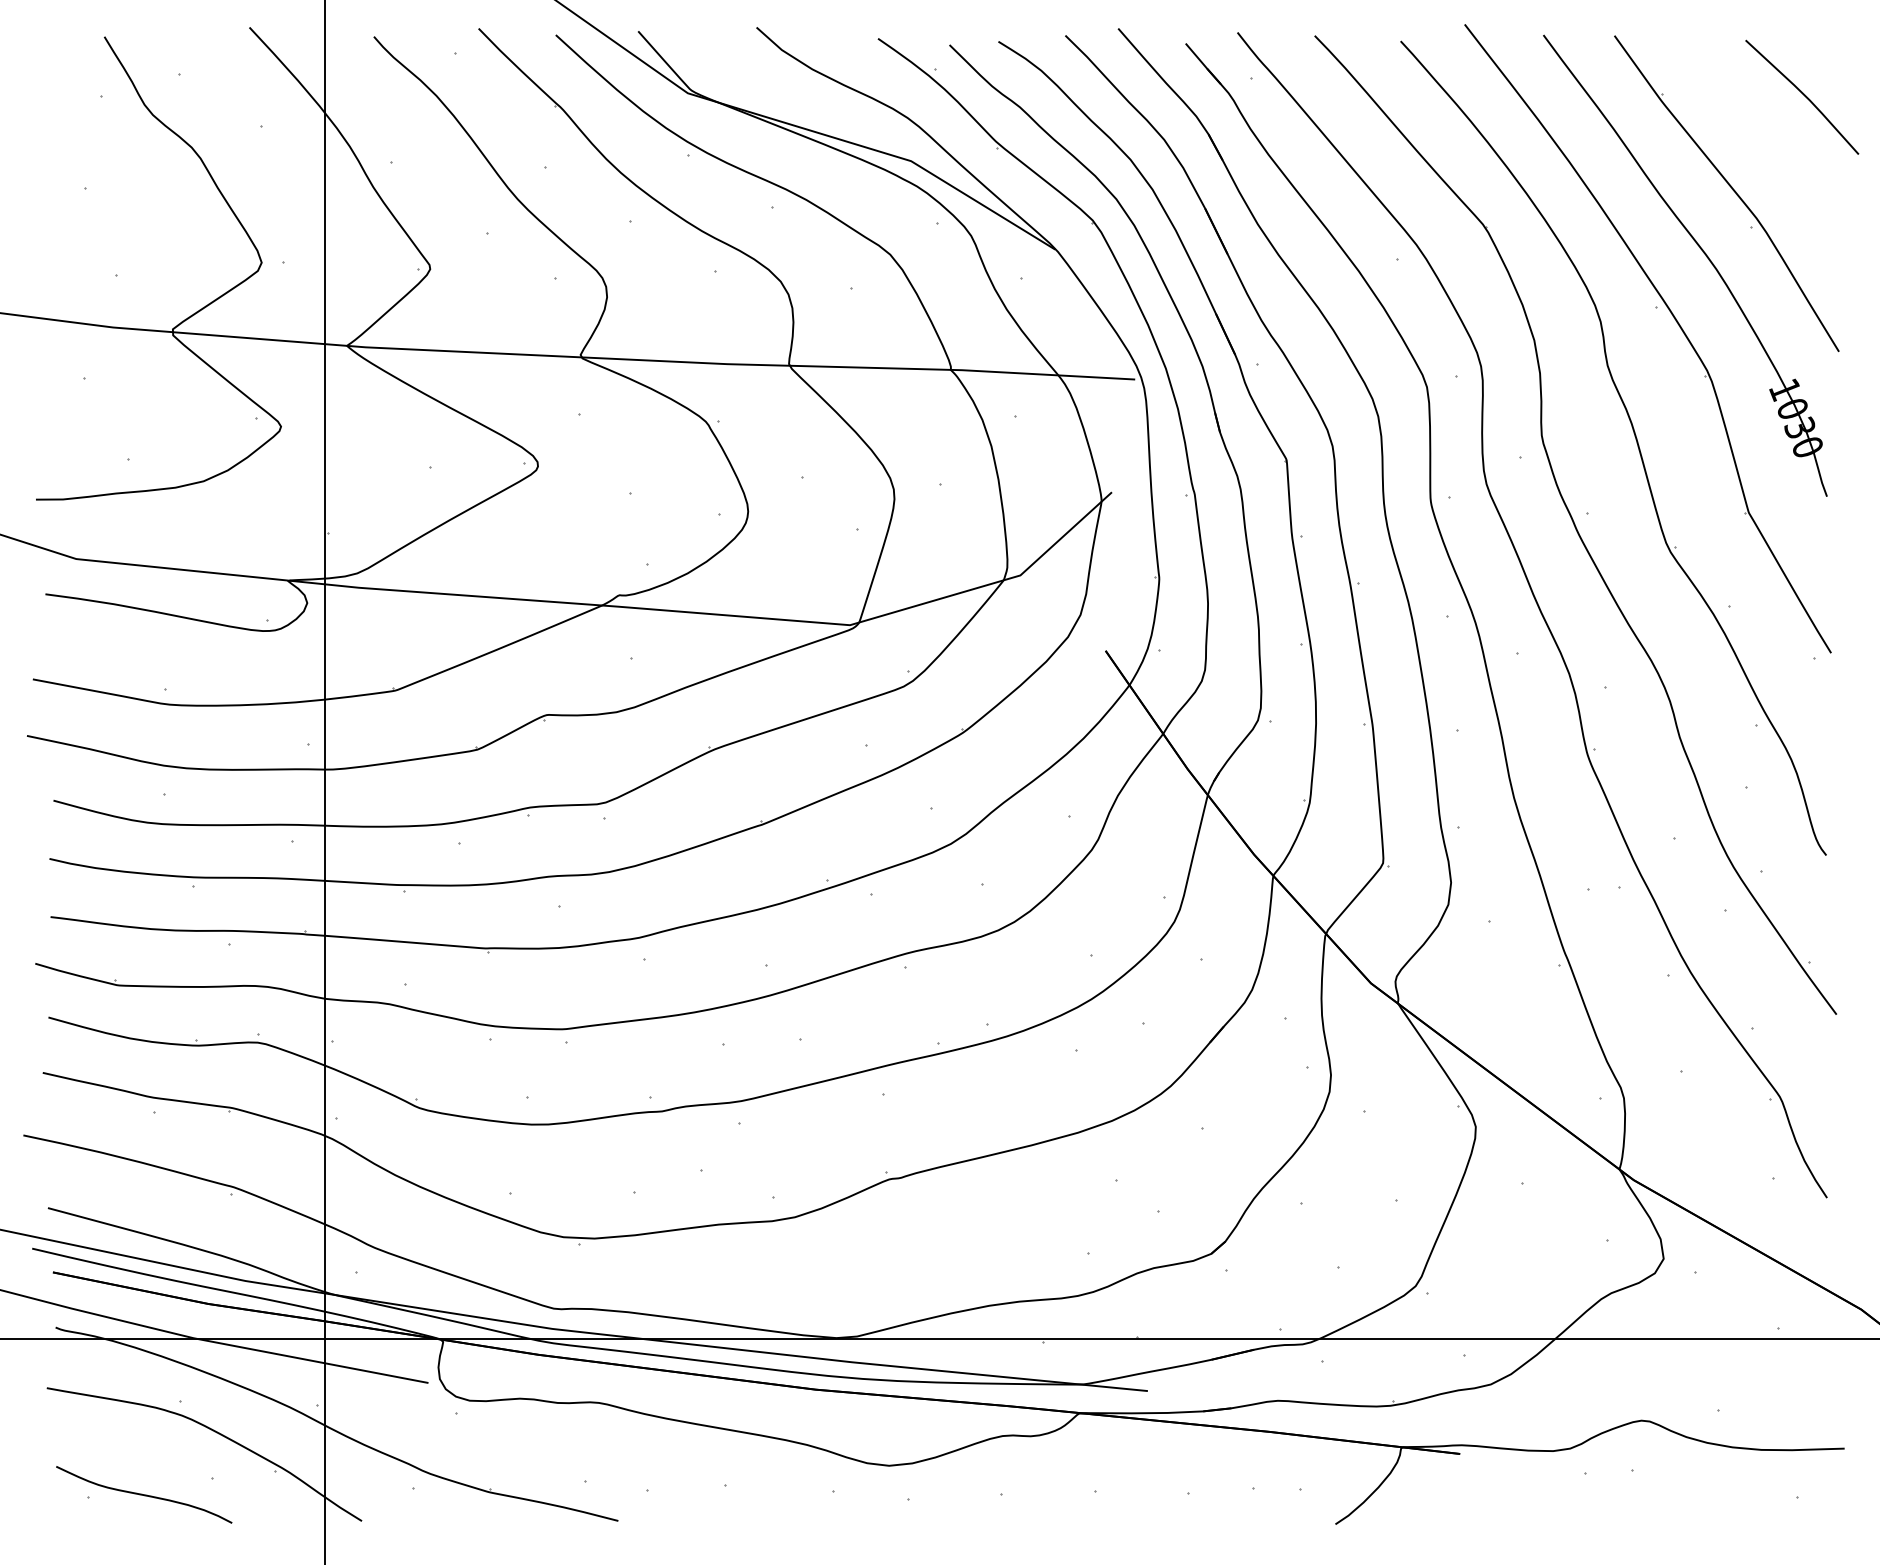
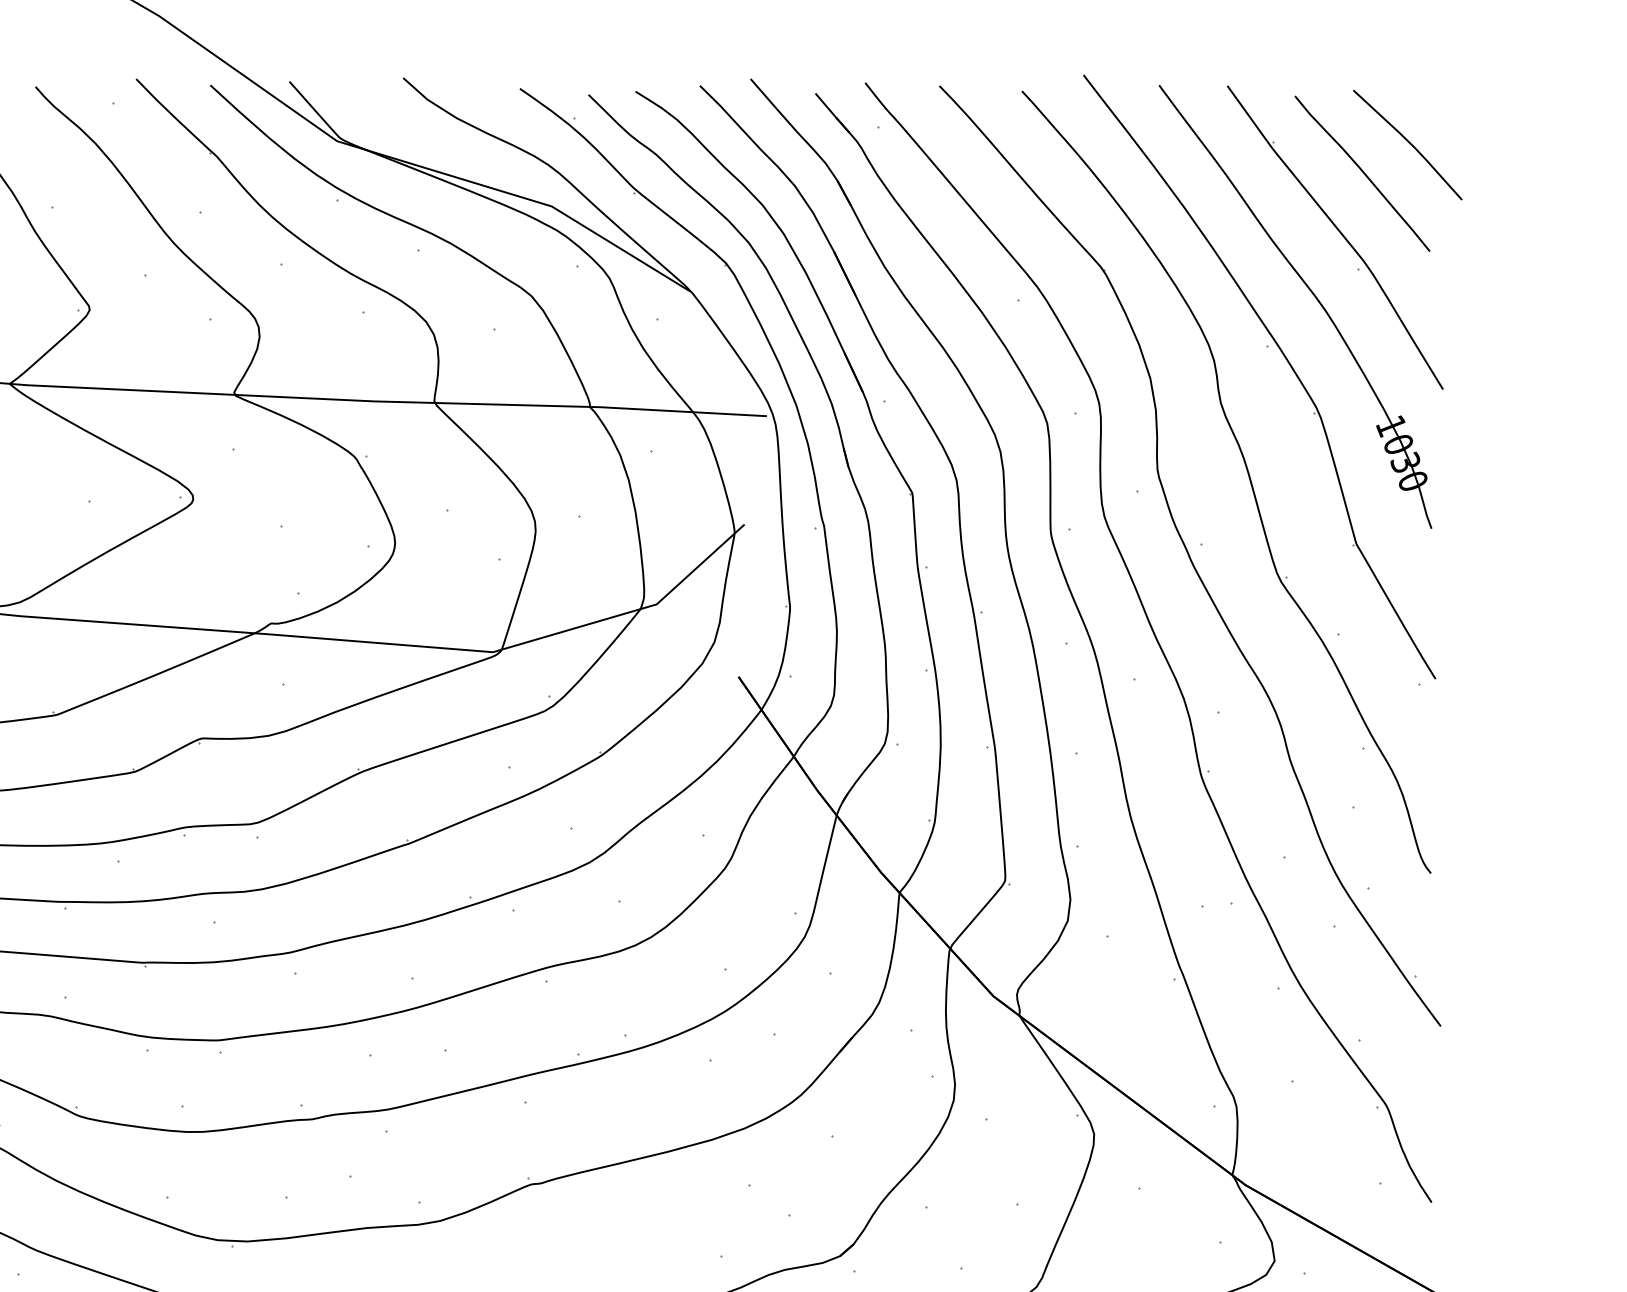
curve: (1755, 126) -> (1362, 173), added

